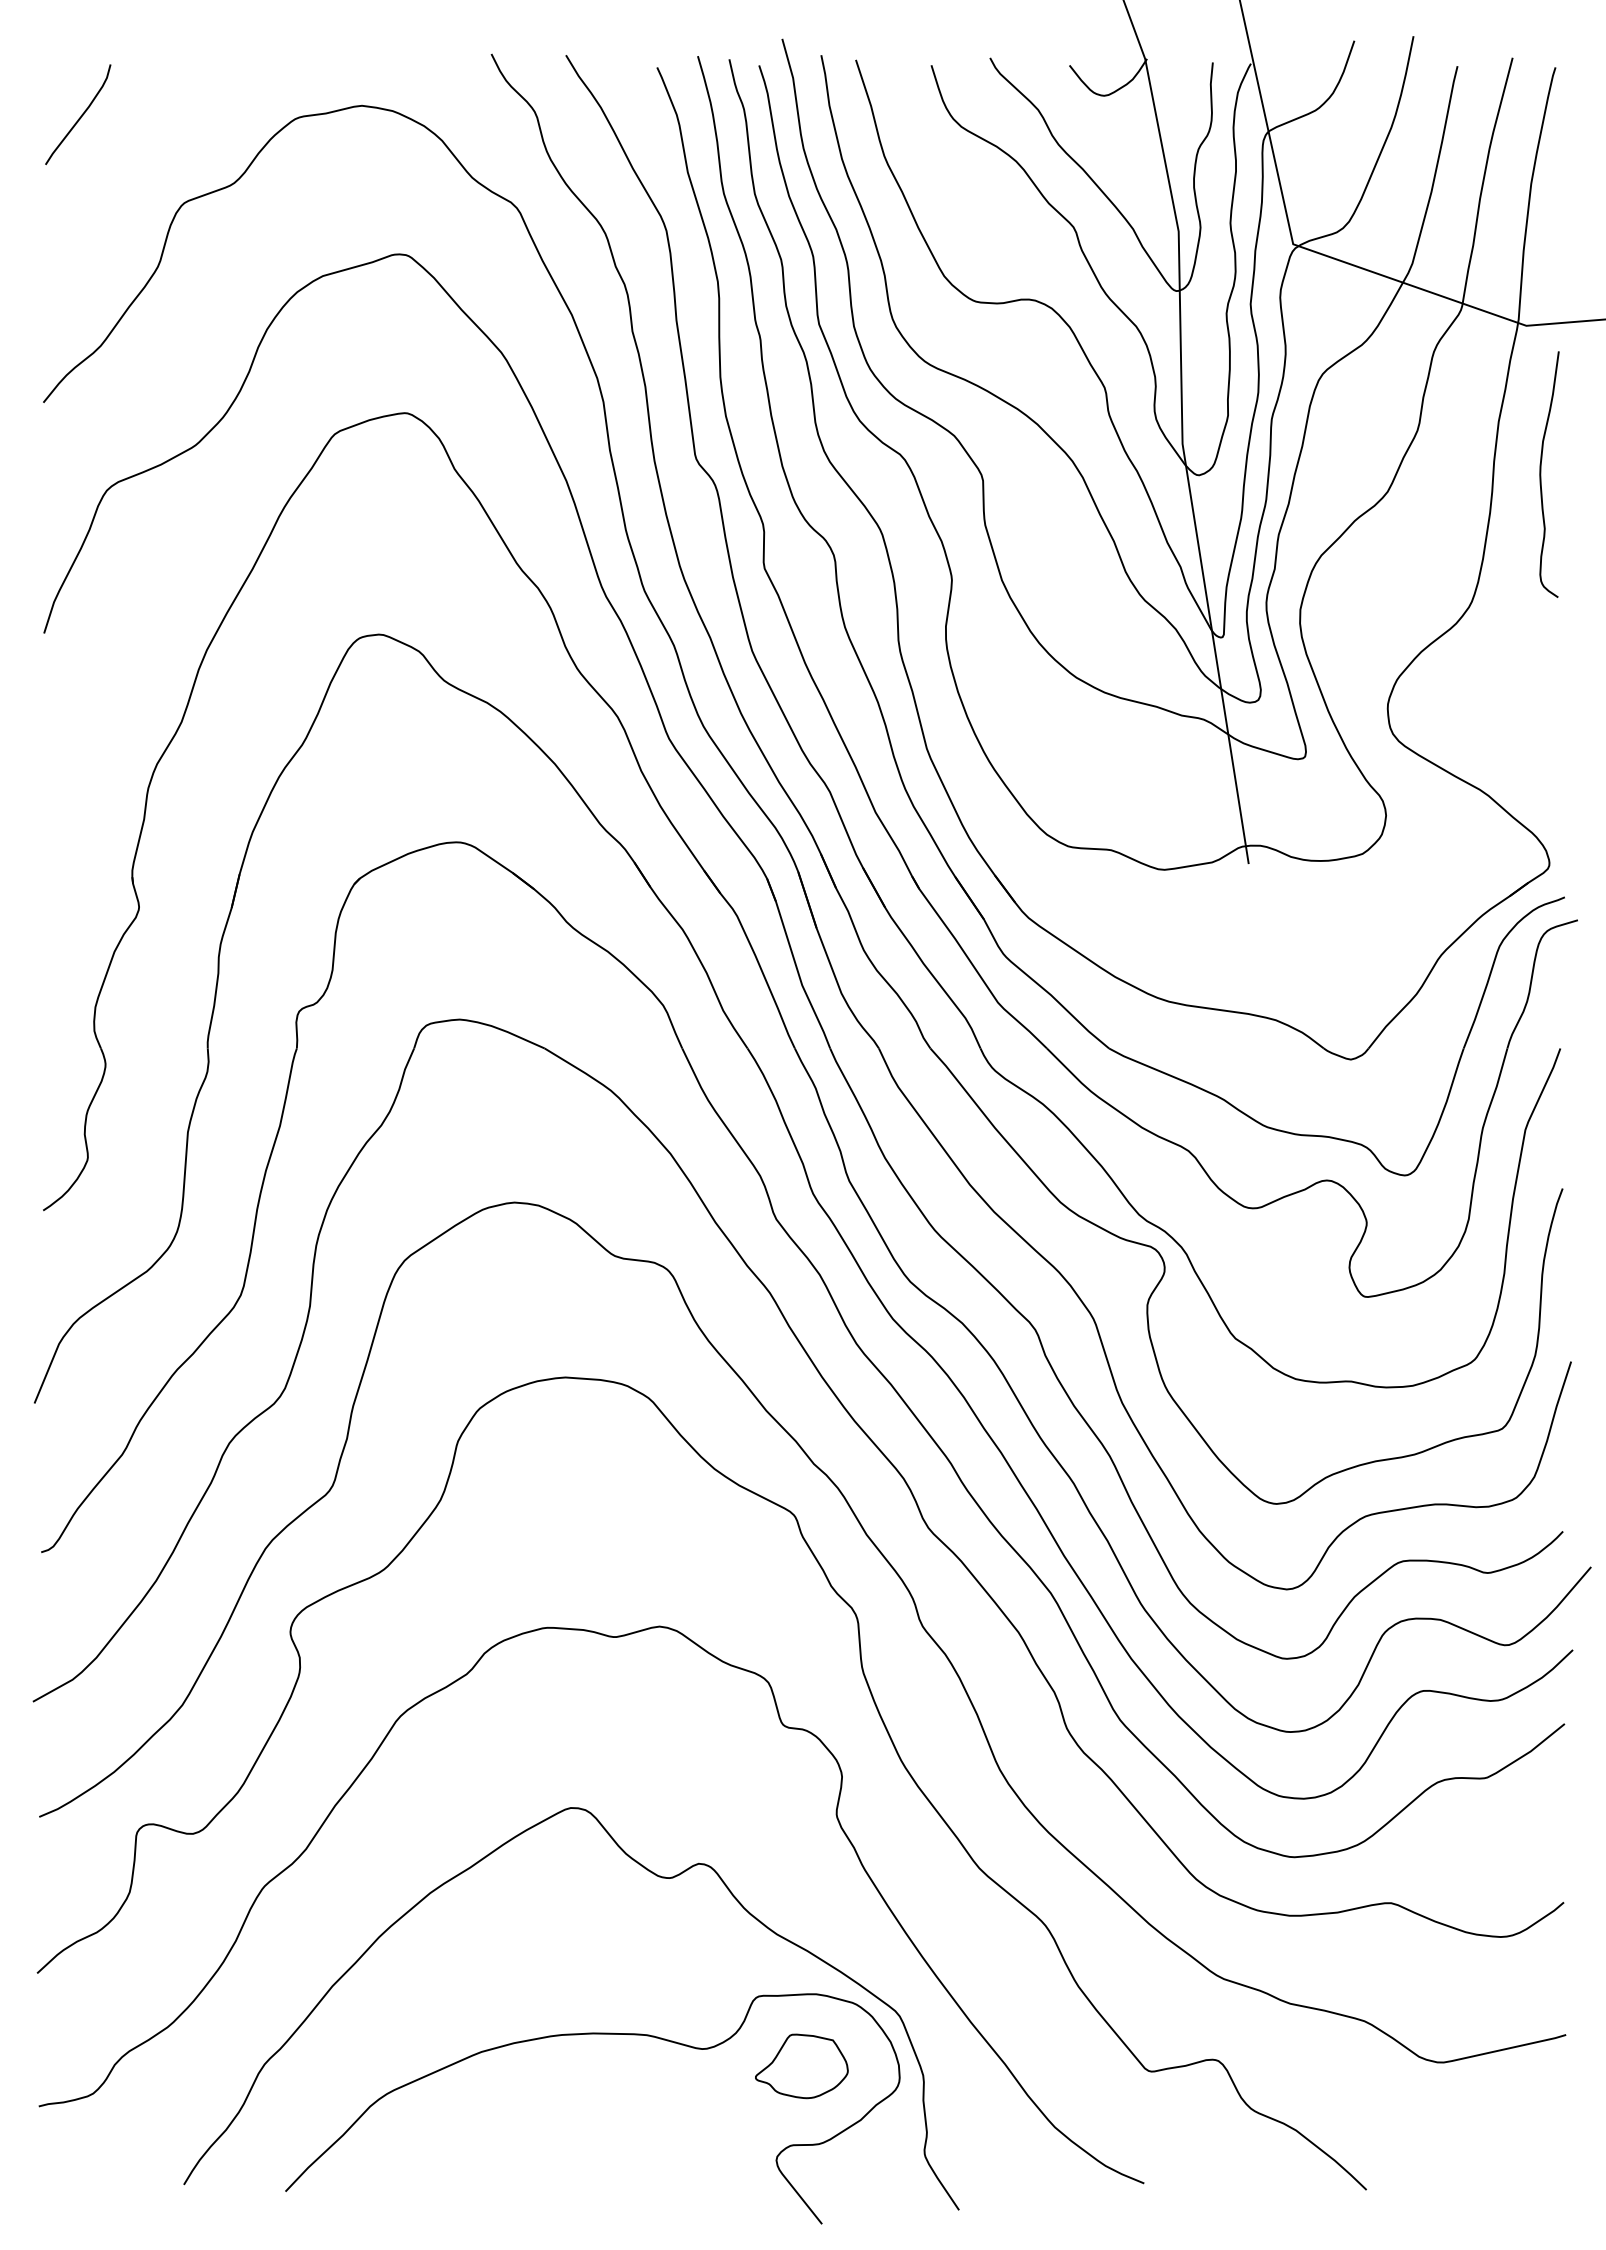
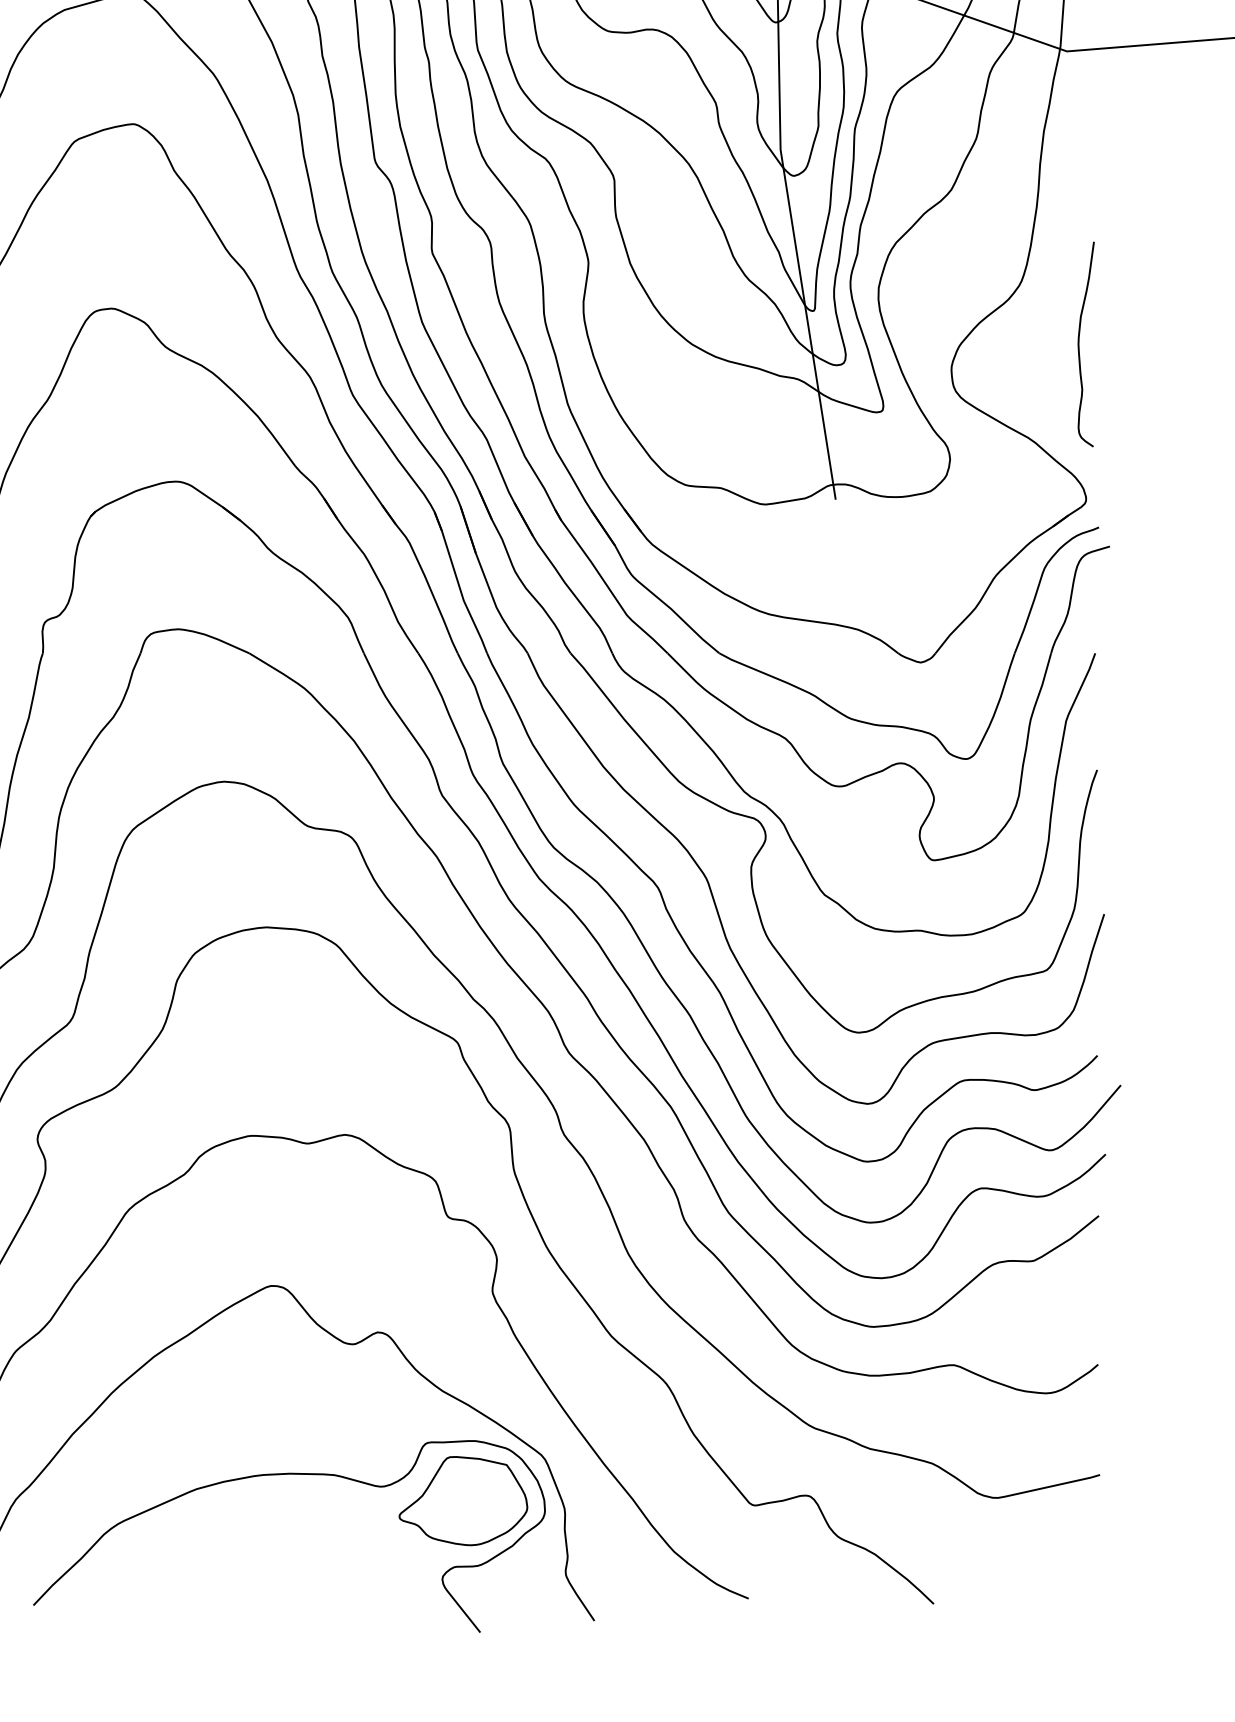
curve: (1541, 474) -> (1079, 344), moved
part: (801, 2066) -> (463, 1501), size x1.67

